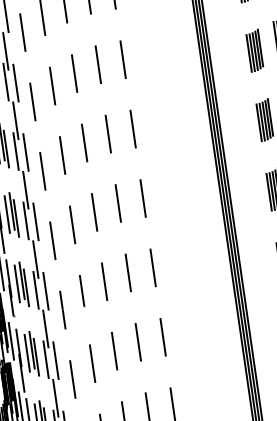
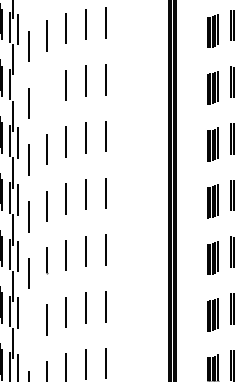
line: (15, 83) -> (17, 86), removed
line: (52, 85) -> (46, 92), removed
line: (73, 379) -> (29, 330), removed

